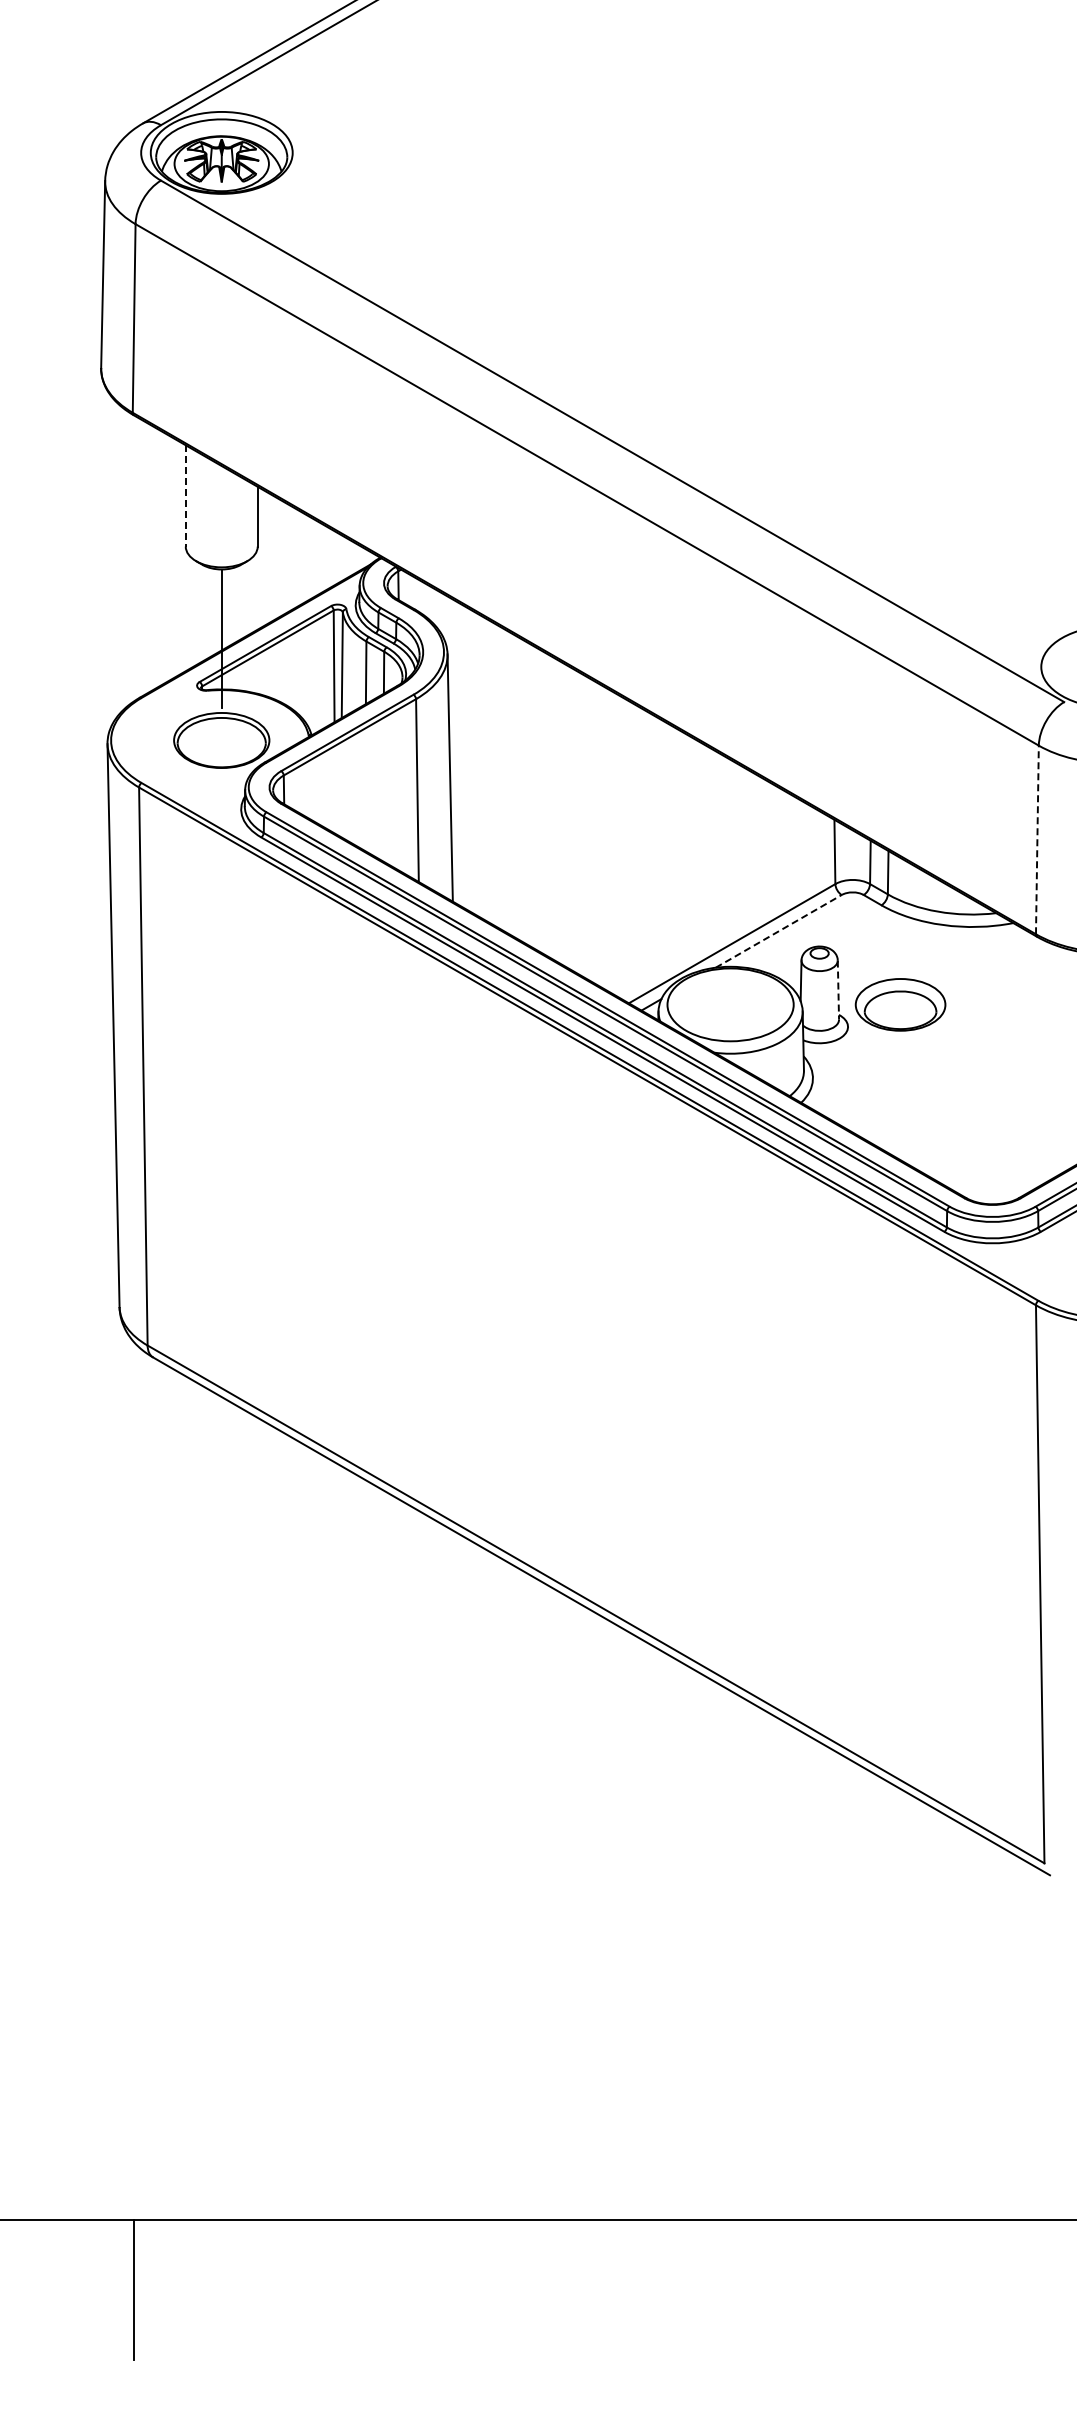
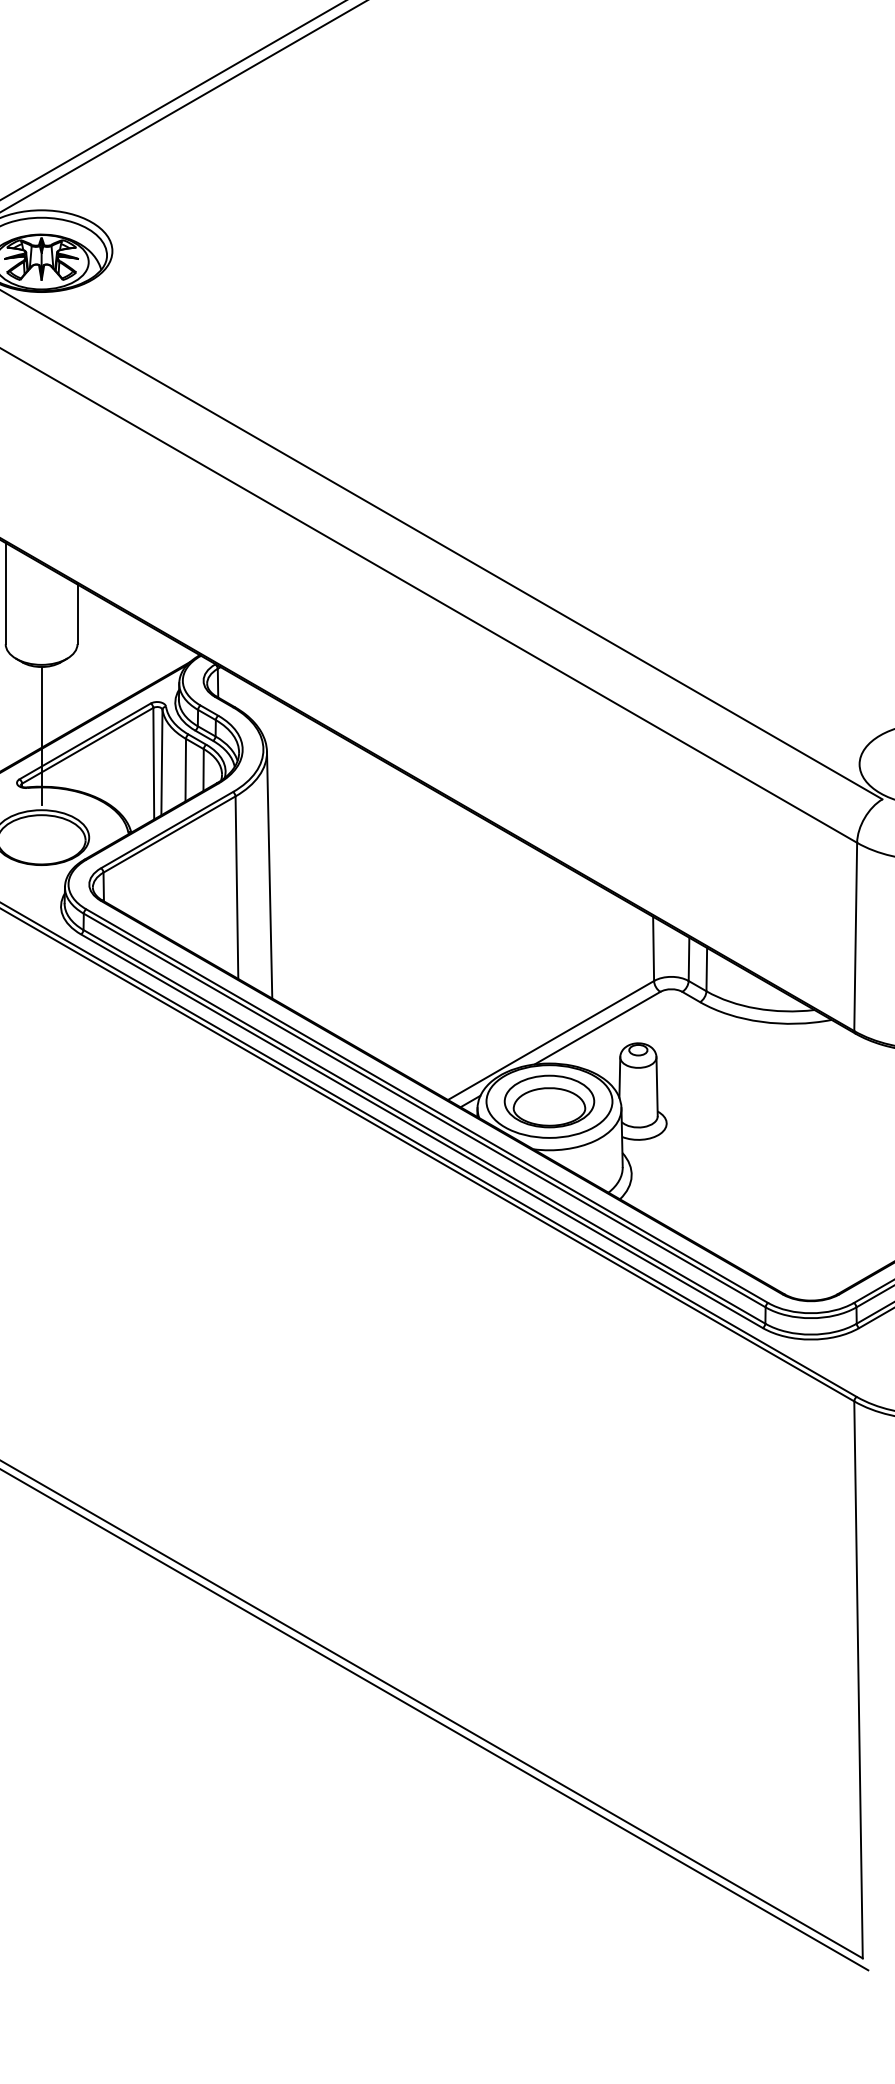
line: (185, 495) -> (5, 593), dashed -> solid
line: (1037, 839) -> (855, 936), dashed -> solid
line: (778, 931) -> (597, 1028), dashed -> solid
line: (838, 990) -> (657, 1087), dashed -> solid
part: (900, 1004) -> (549, 1101), moved

